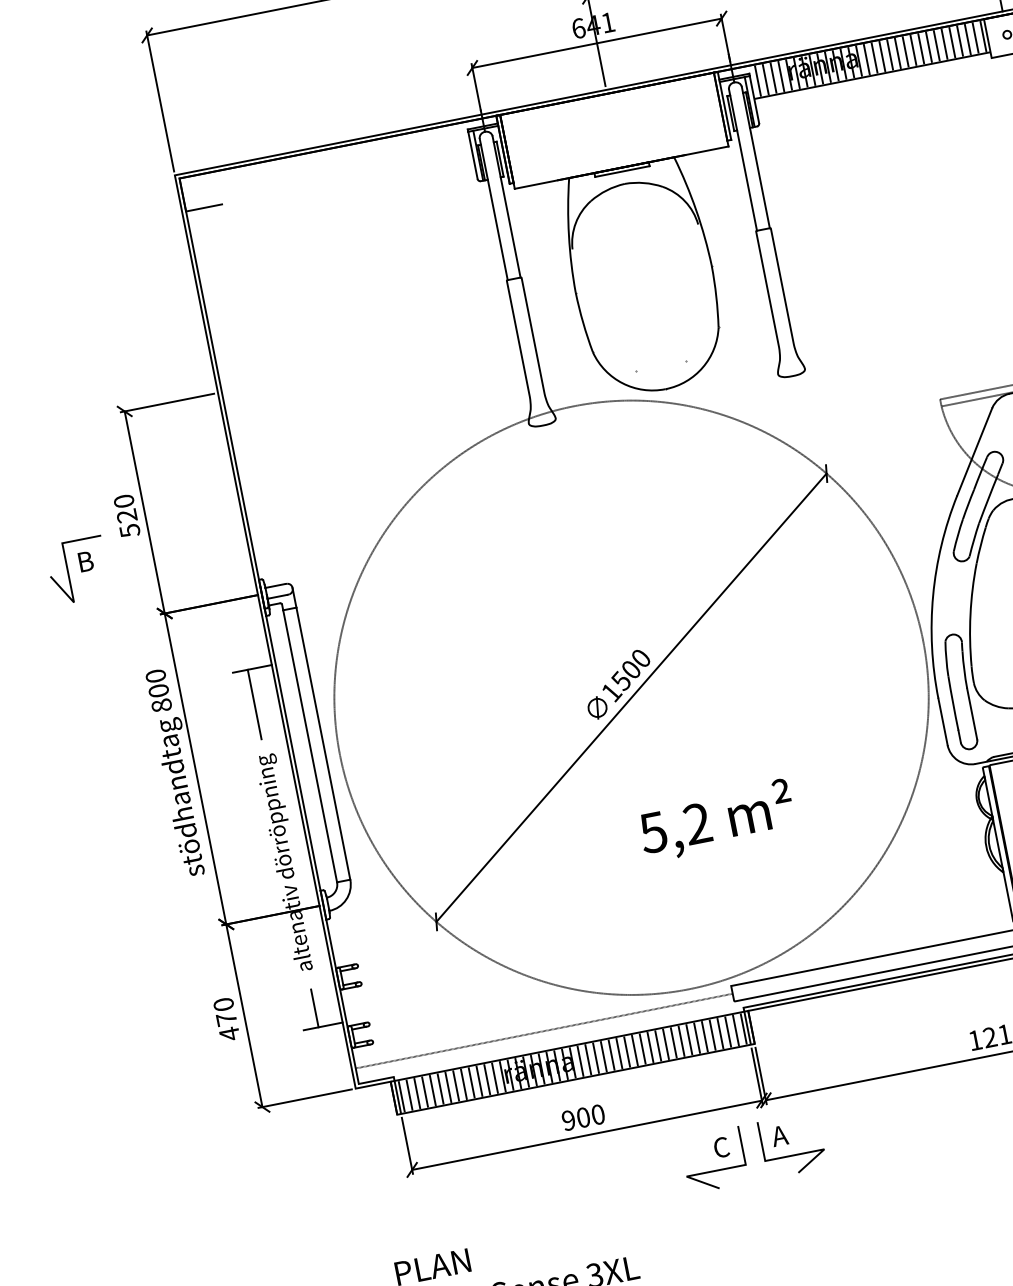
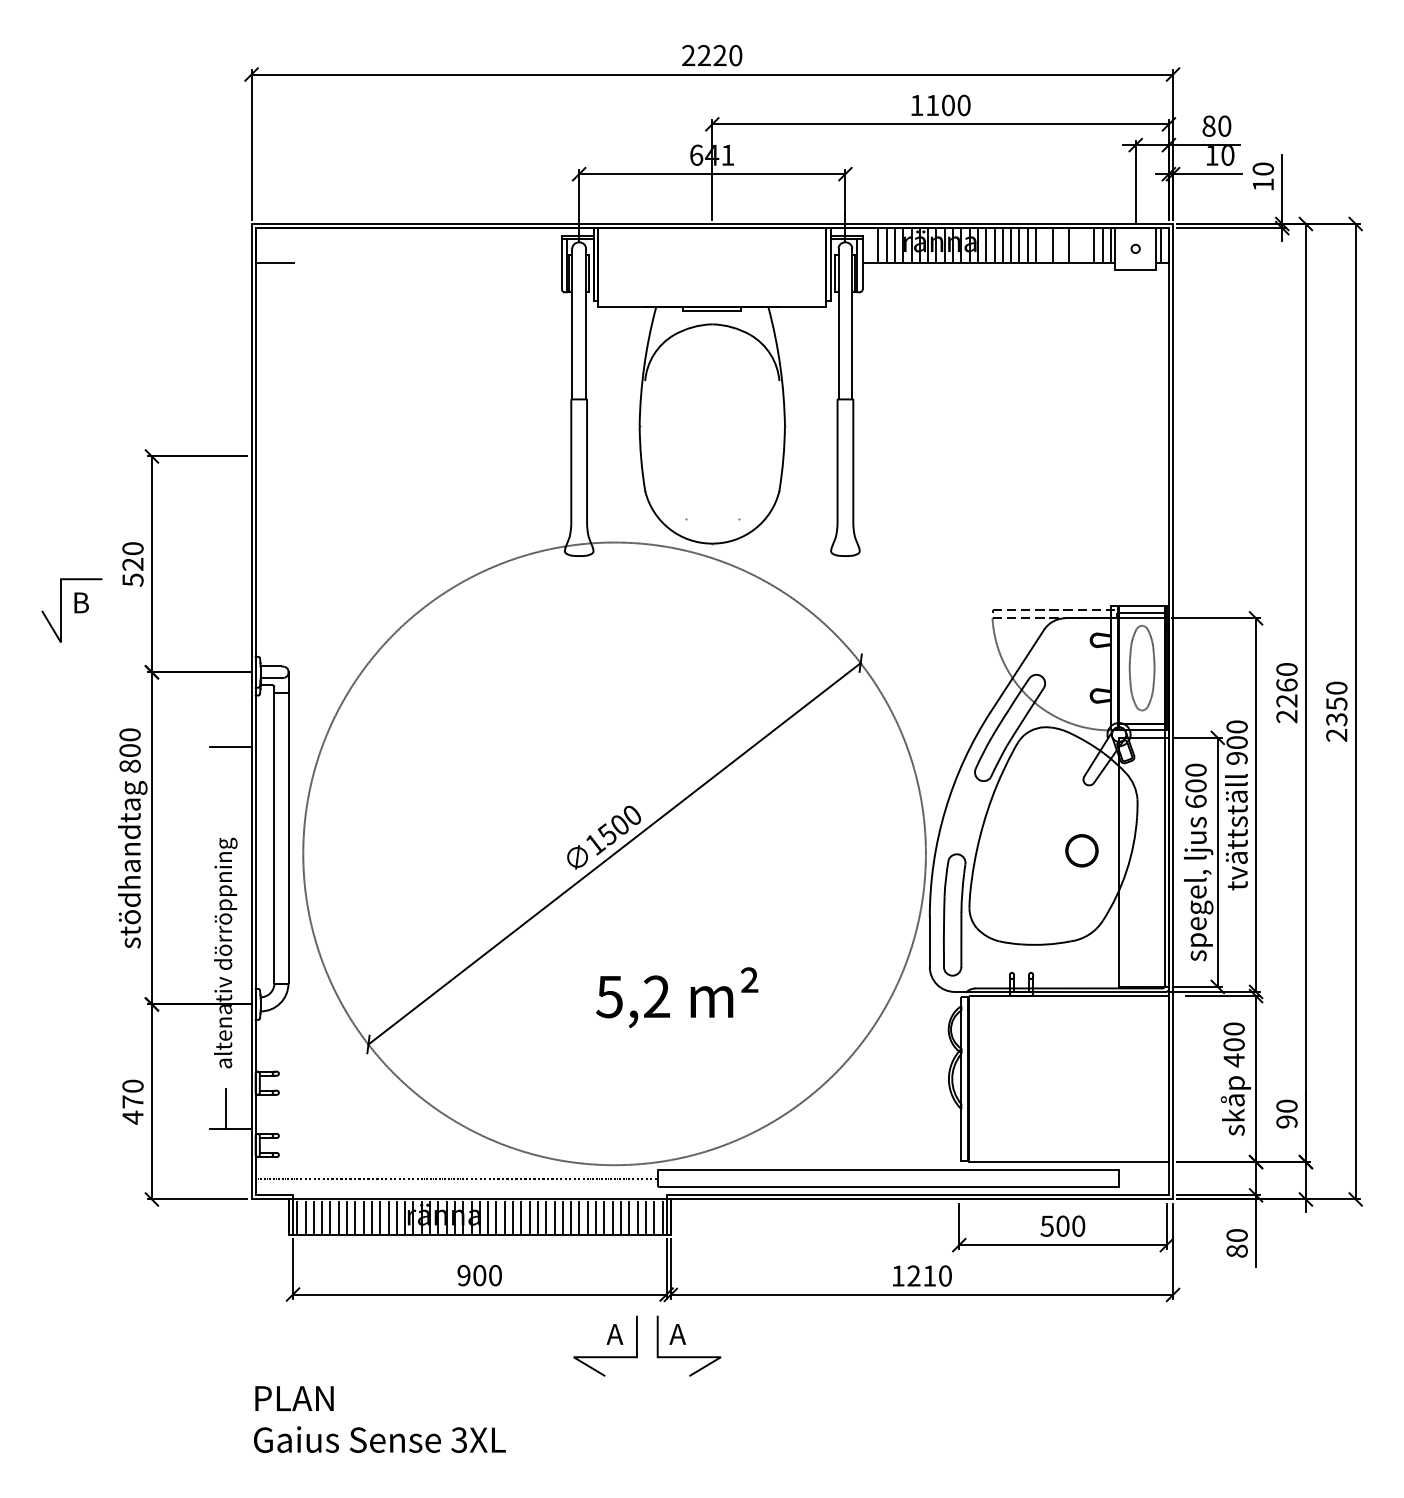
line: (959, 40) -> (1085, 245), removed
line: (952, 42) -> (1077, 245), removed
line: (936, 45) -> (1060, 245), removed
line: (921, 48) -> (1044, 245), removed
line: (758, 80) -> (870, 245), removed
line: (254, 704) -> (225, 784), removed
text: (720, 1147) -> (614, 1334), C -> A

